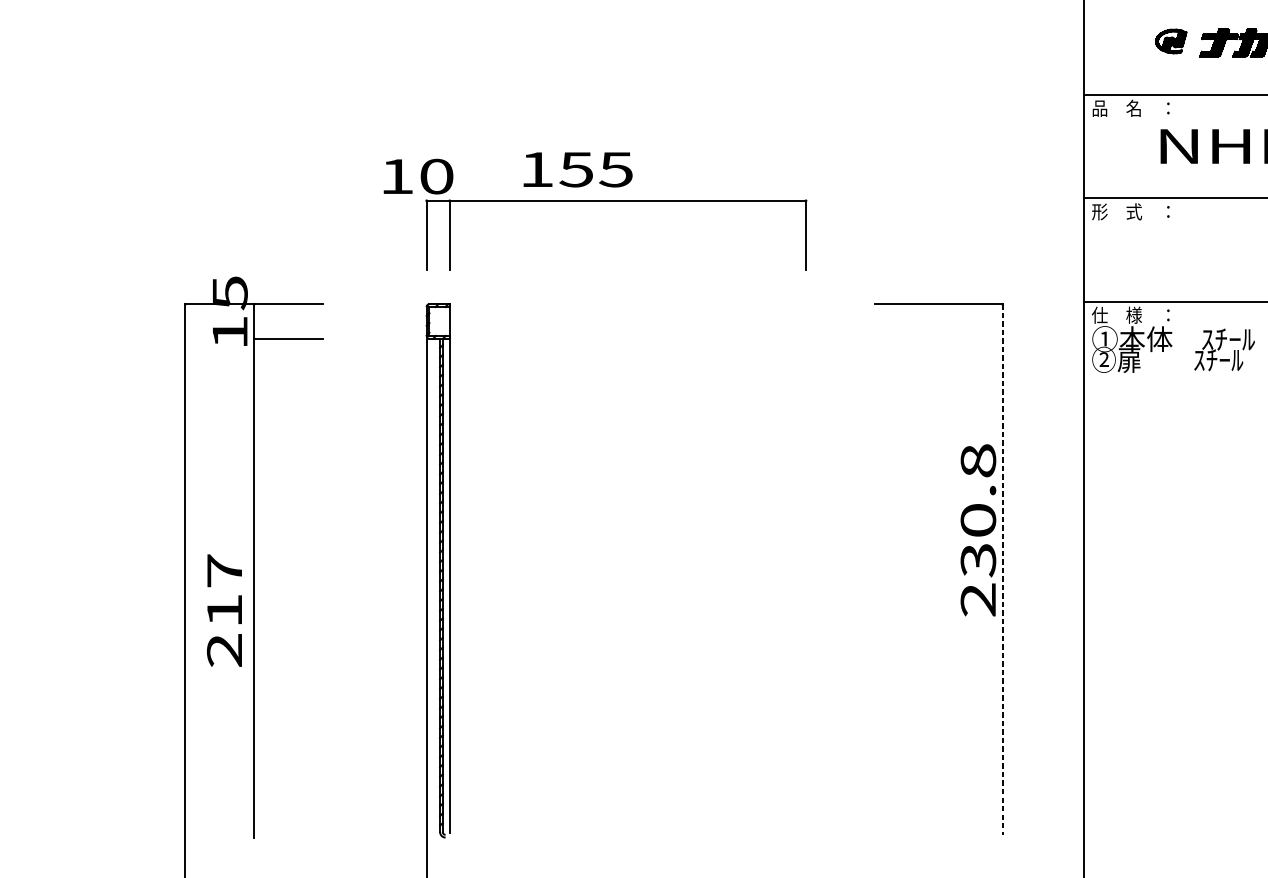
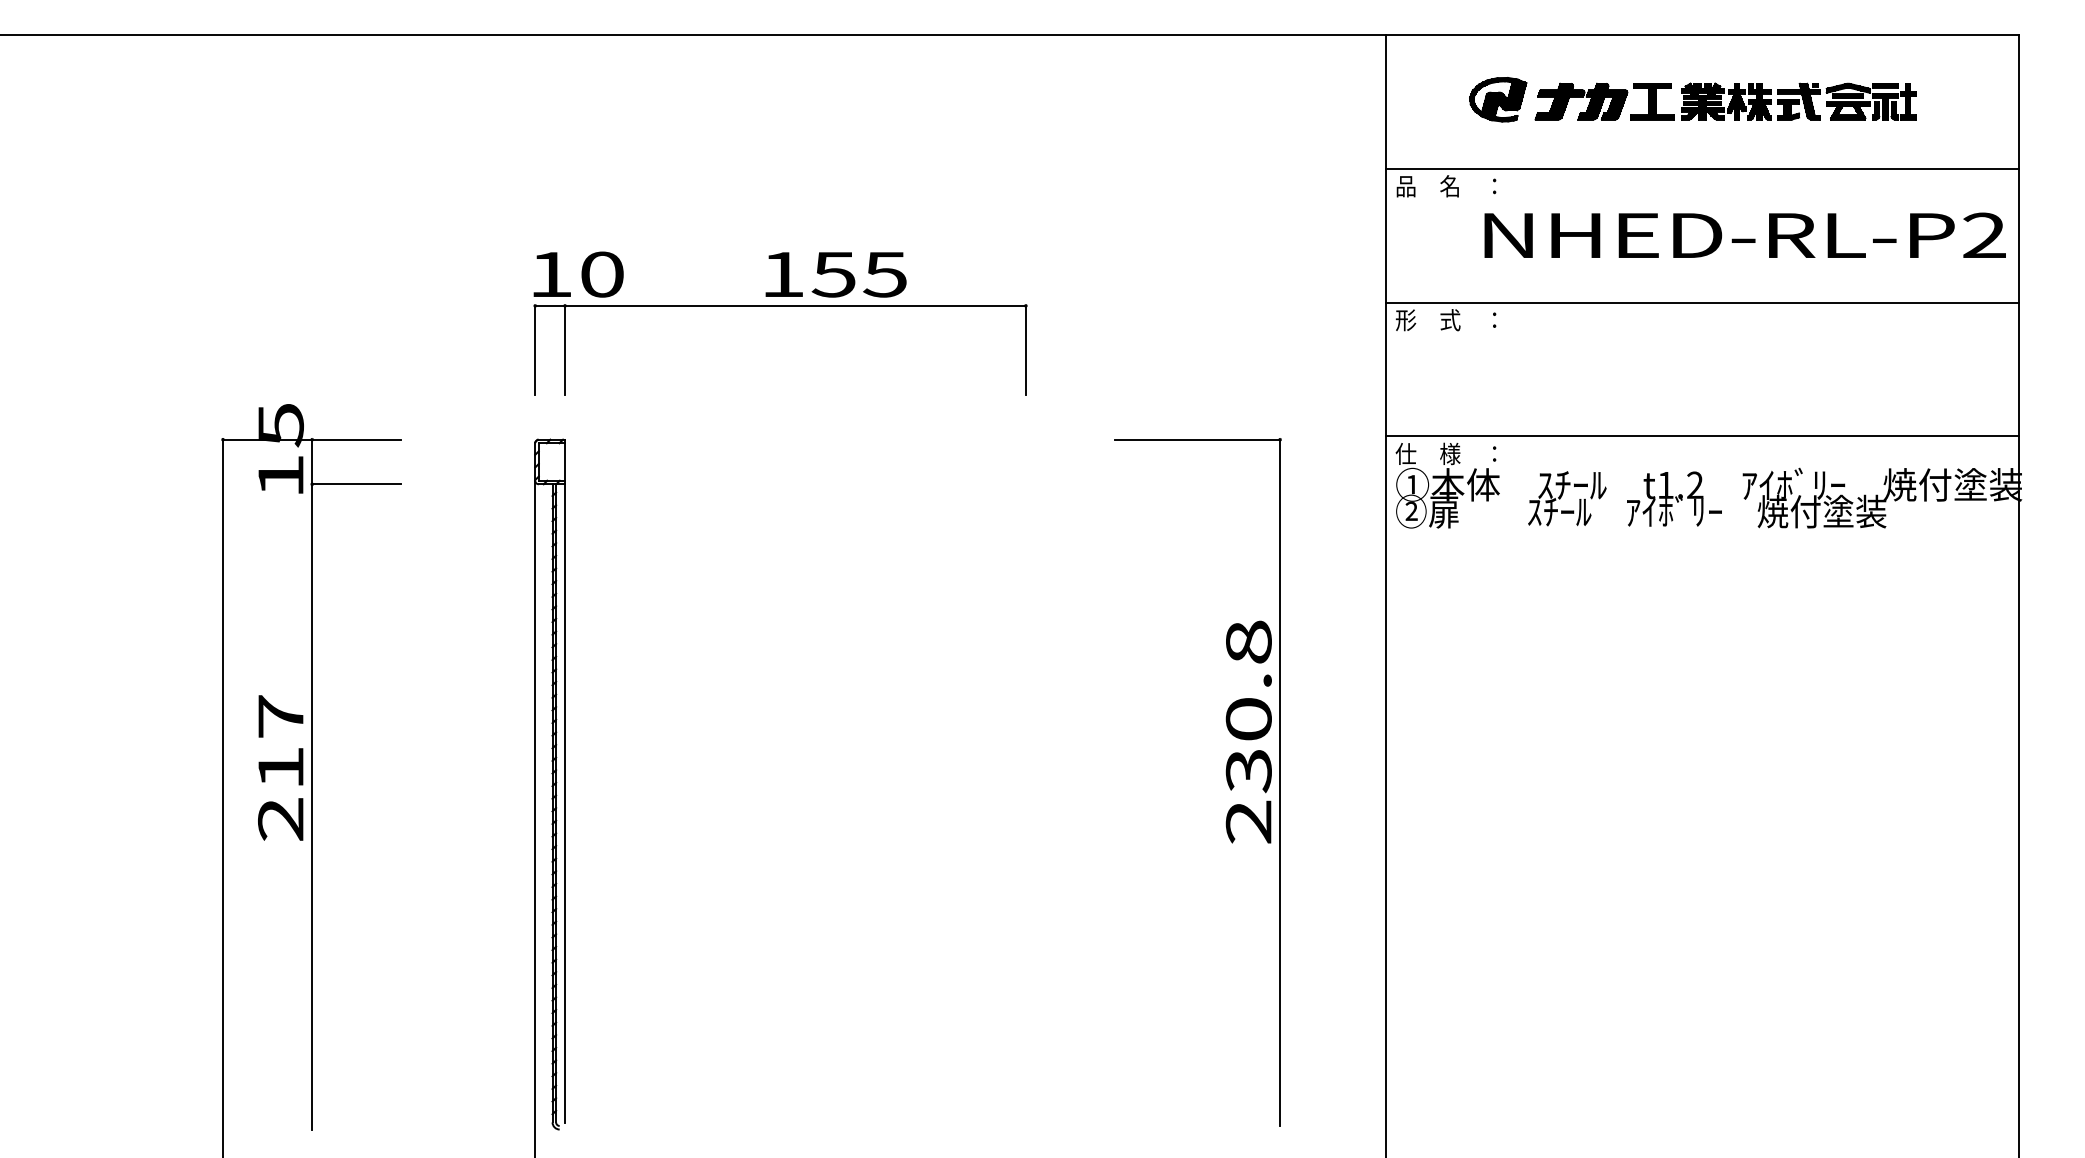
part: (1171, 41) -> (1498, 99), size x1.43
text: (577, 169) -> (835, 274), moved
text: (418, 176) -> (578, 274), moved
line: (1002, 570) -> (1280, 783), dashed -> solid
text: (224, 610) -> (280, 767), moved

